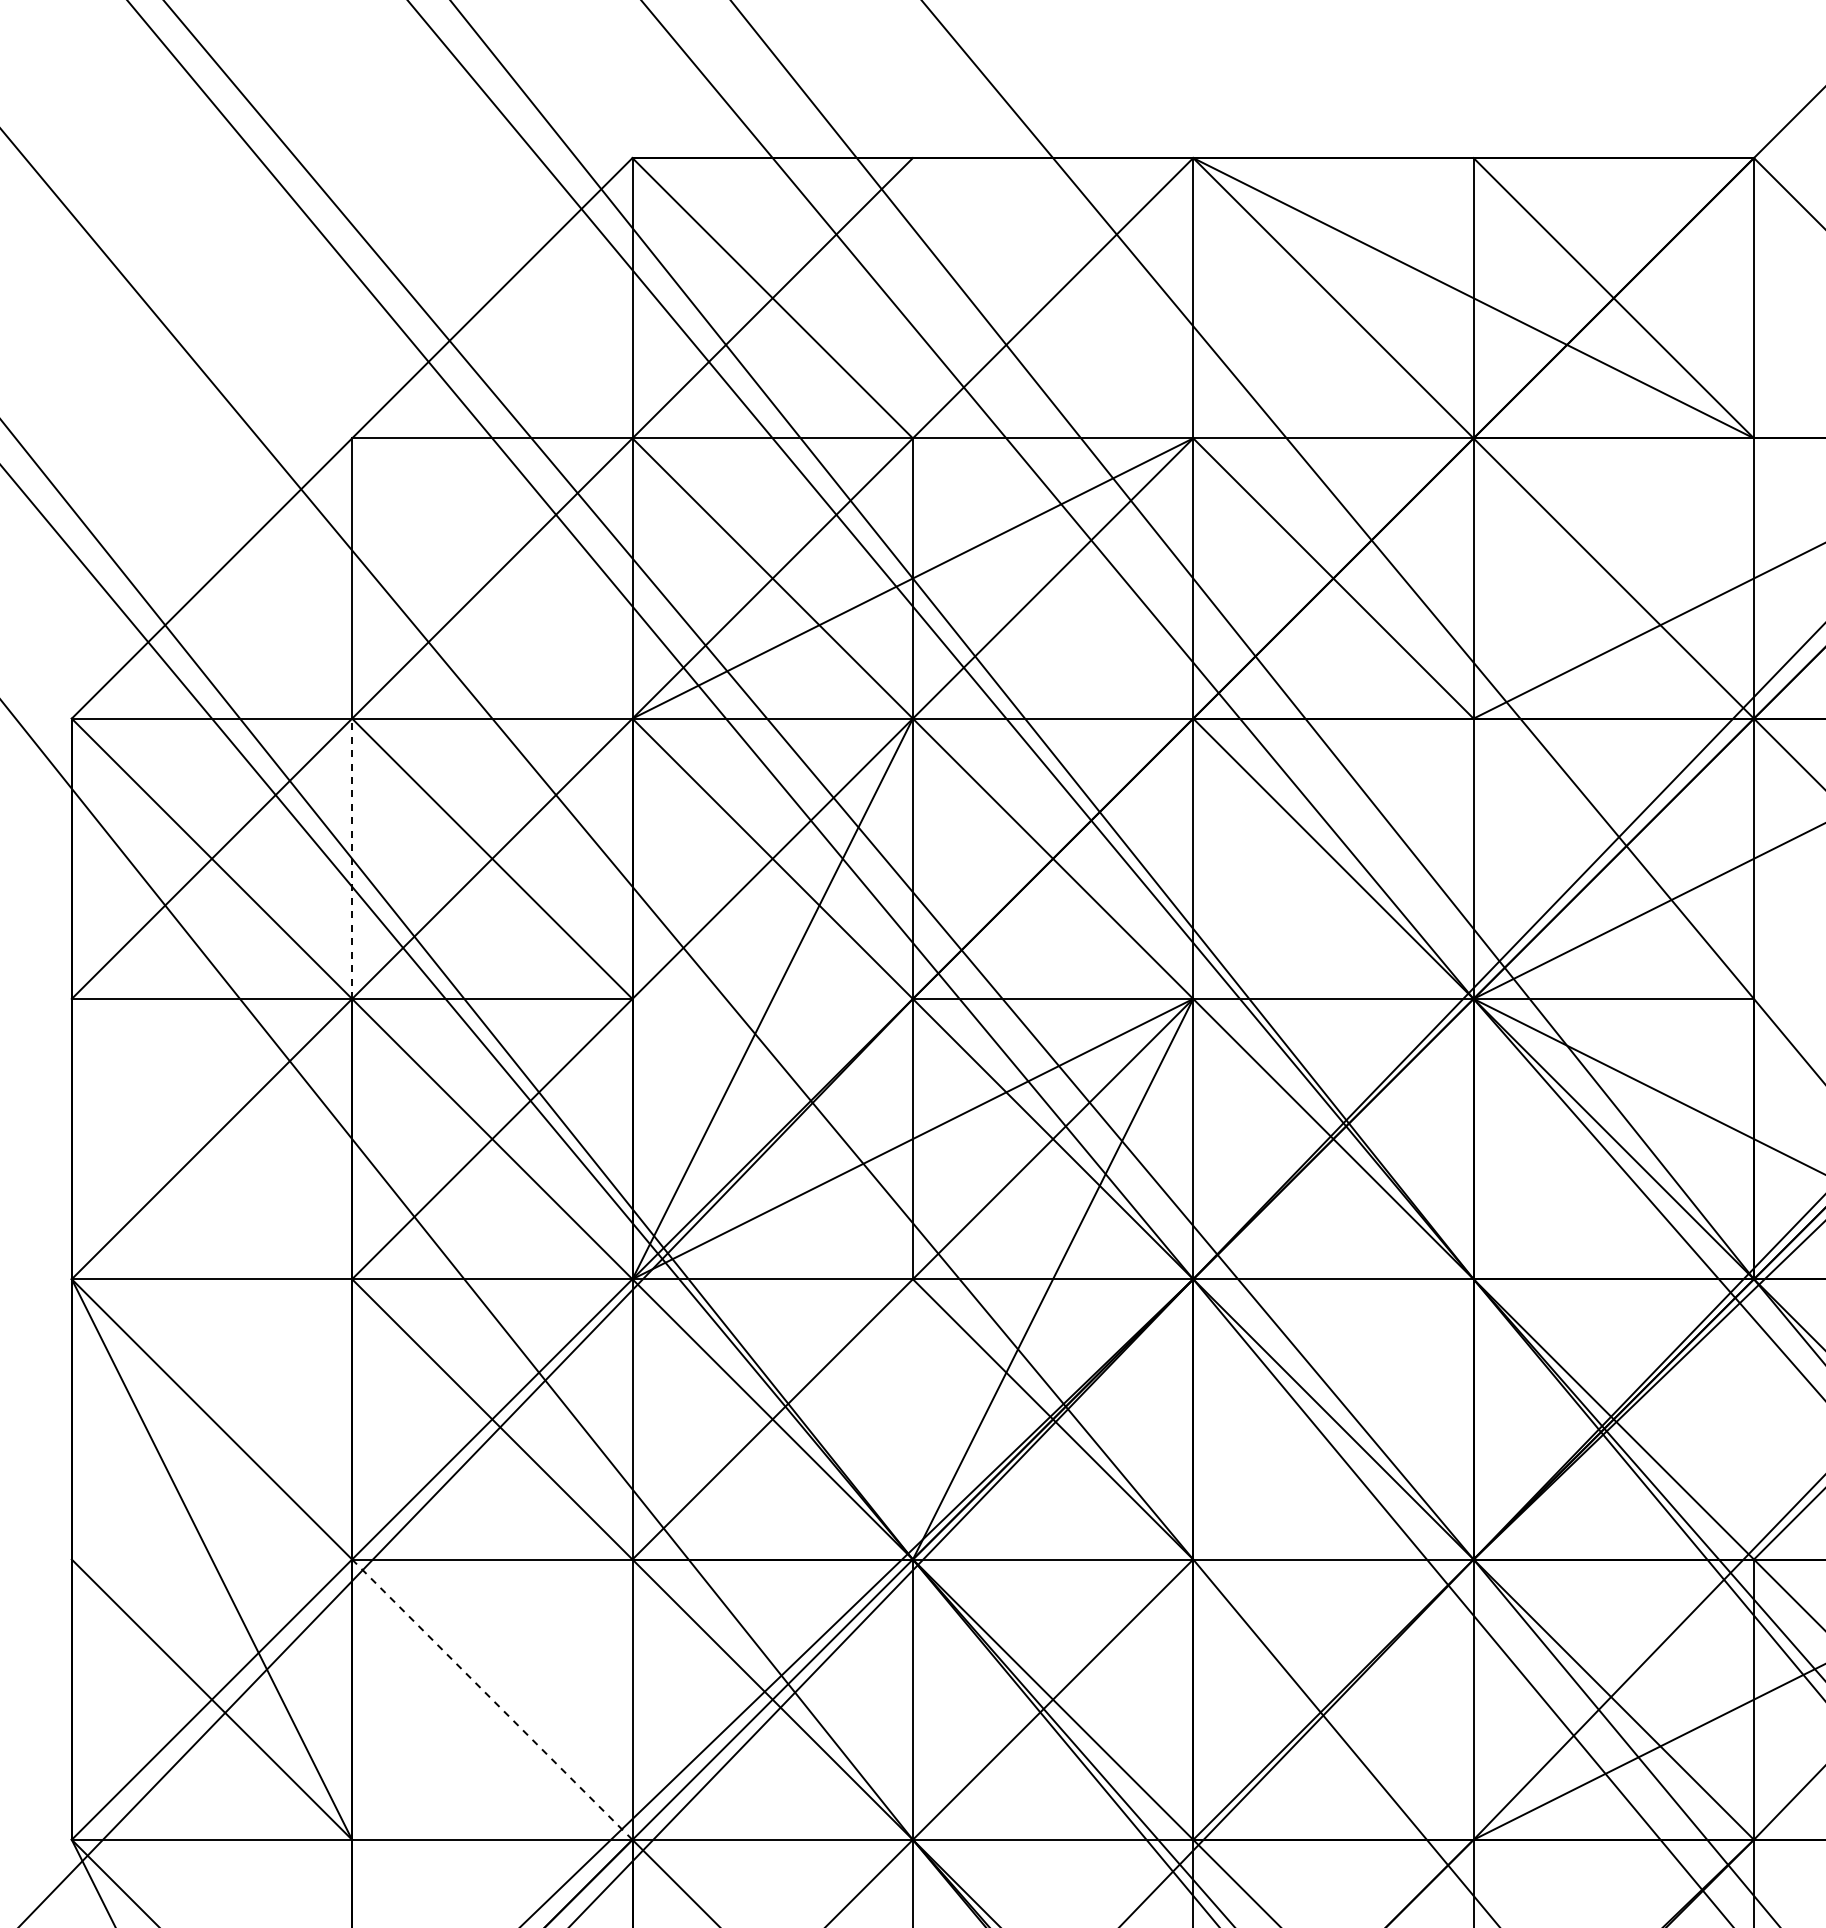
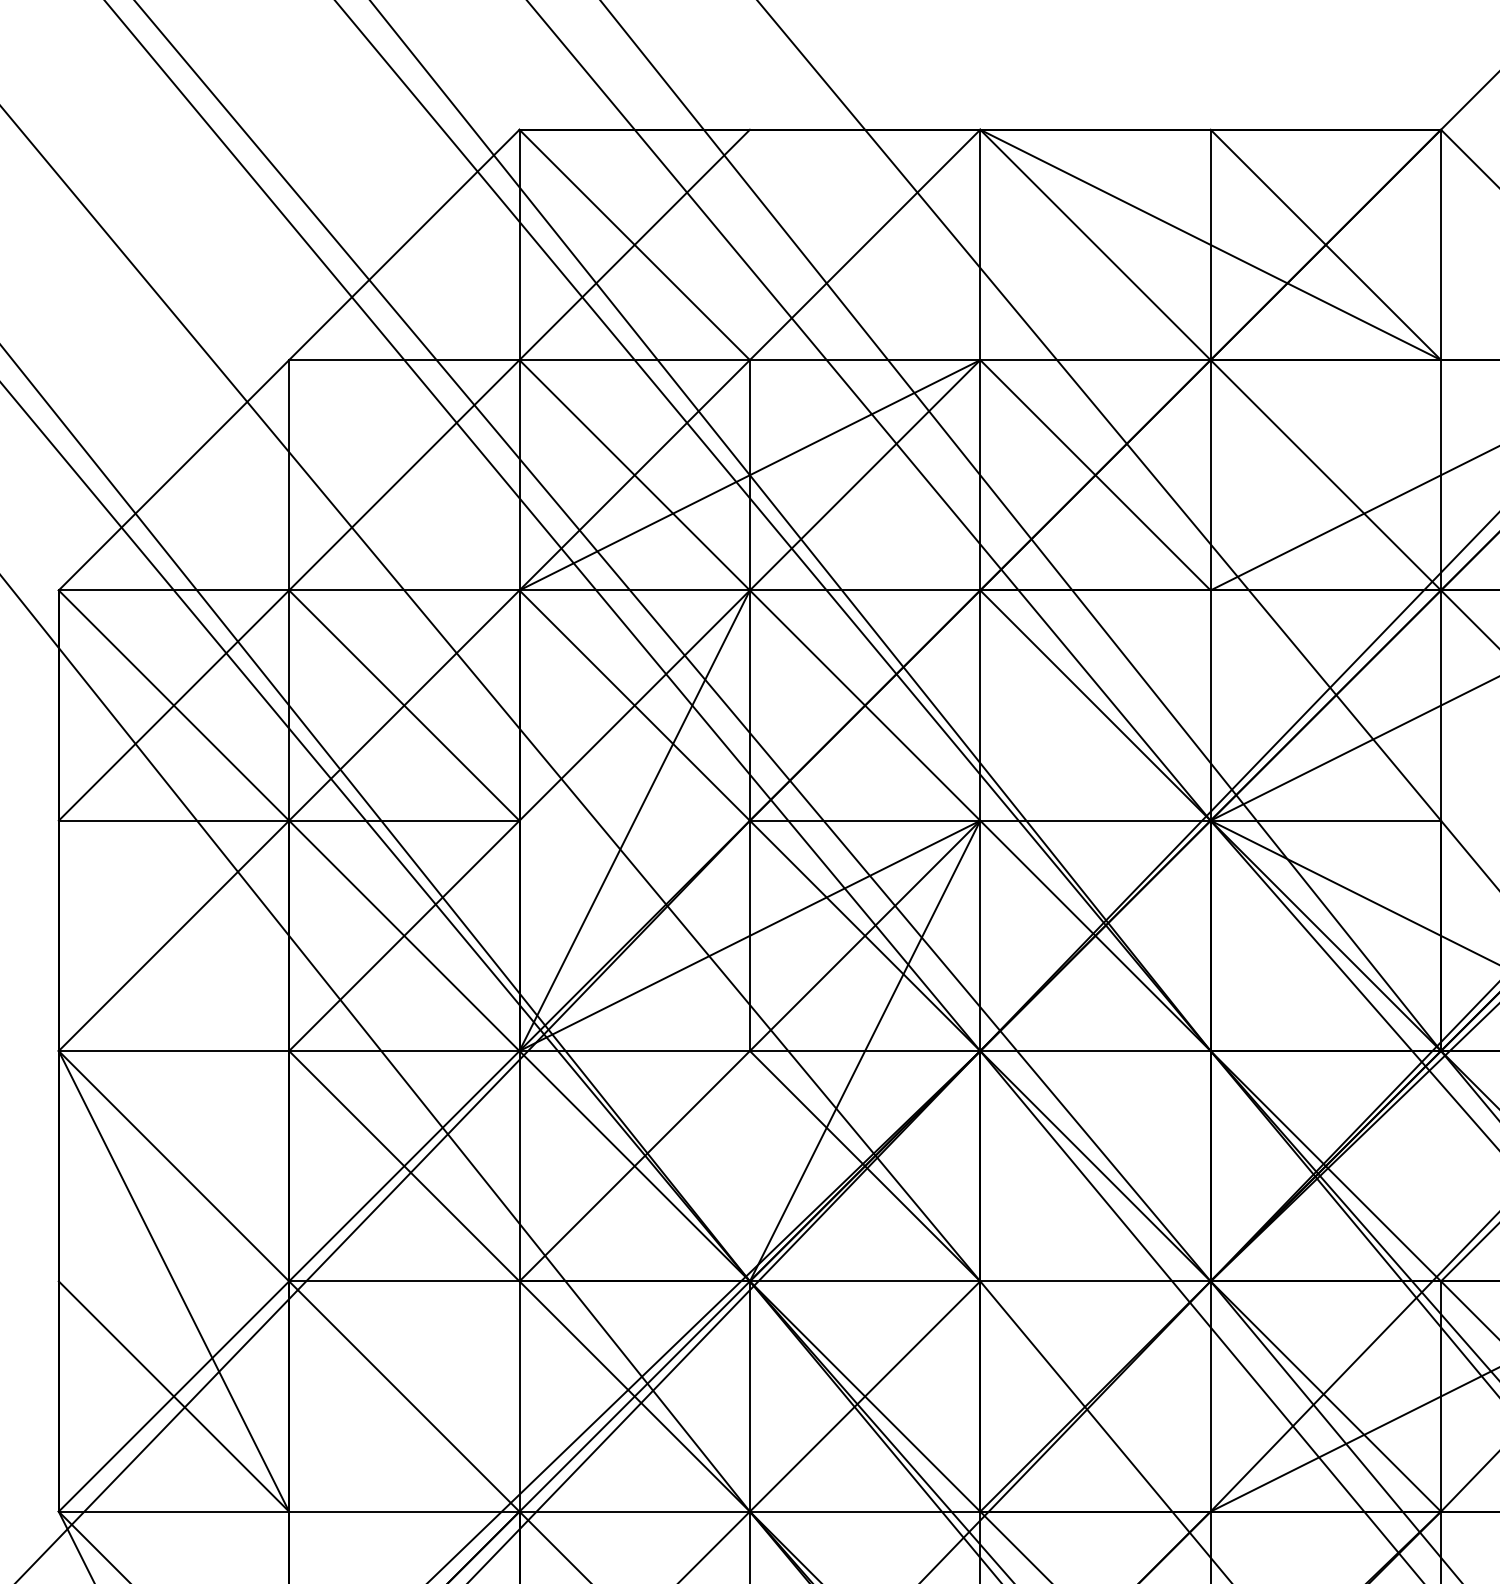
line: (352, 858) -> (289, 705), dashed -> solid
line: (491, 1699) -> (403, 1396), dashed -> solid

